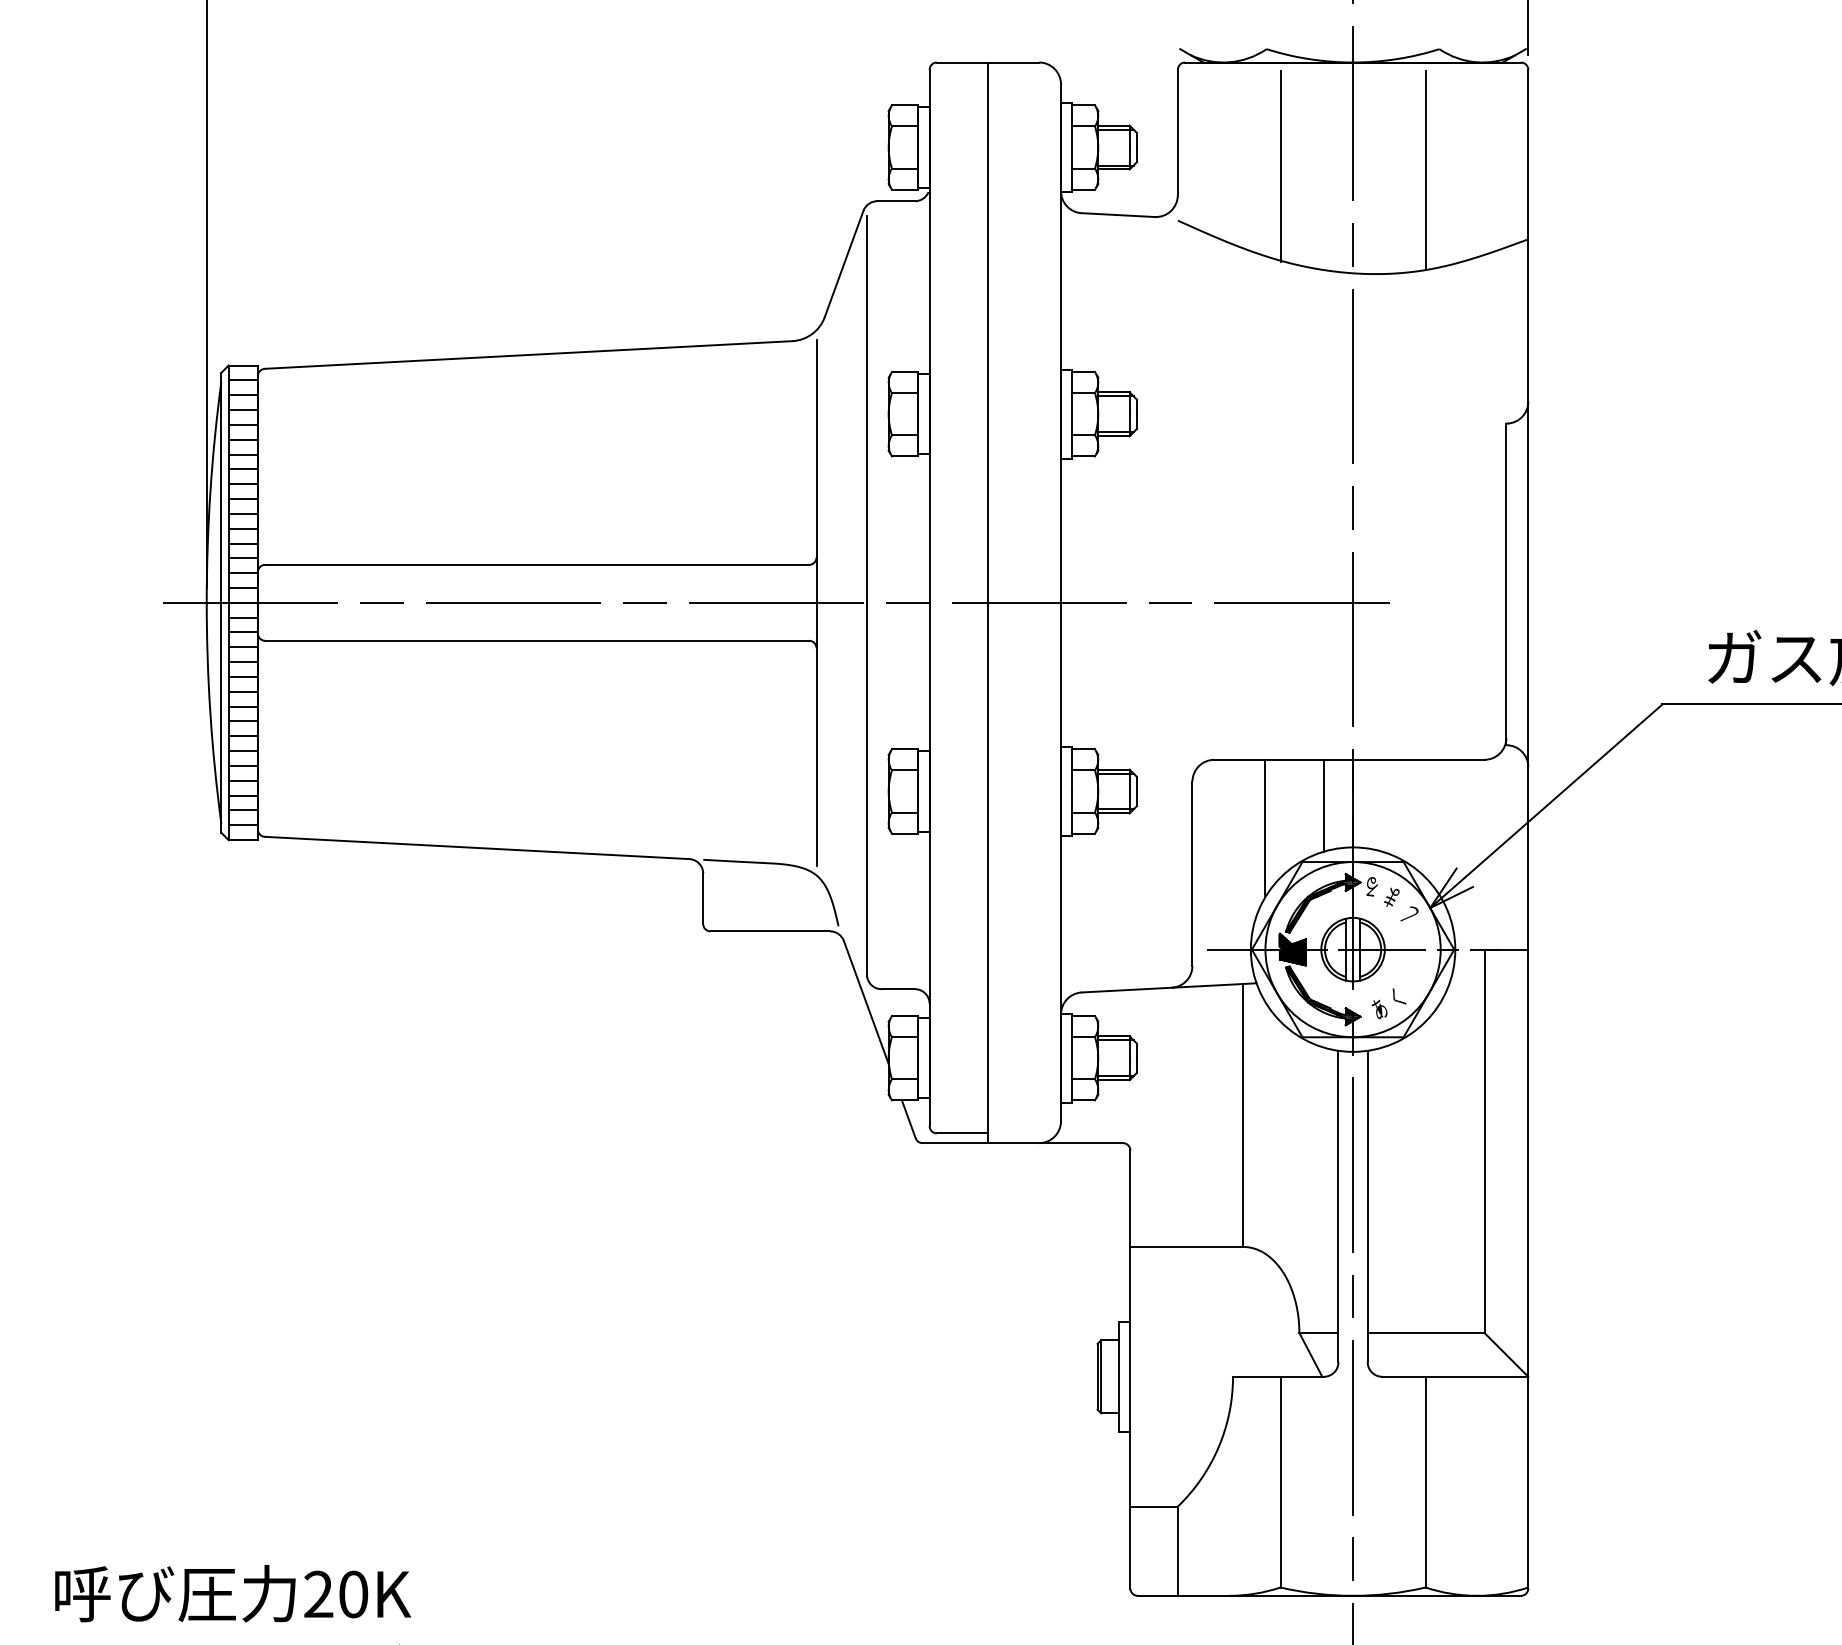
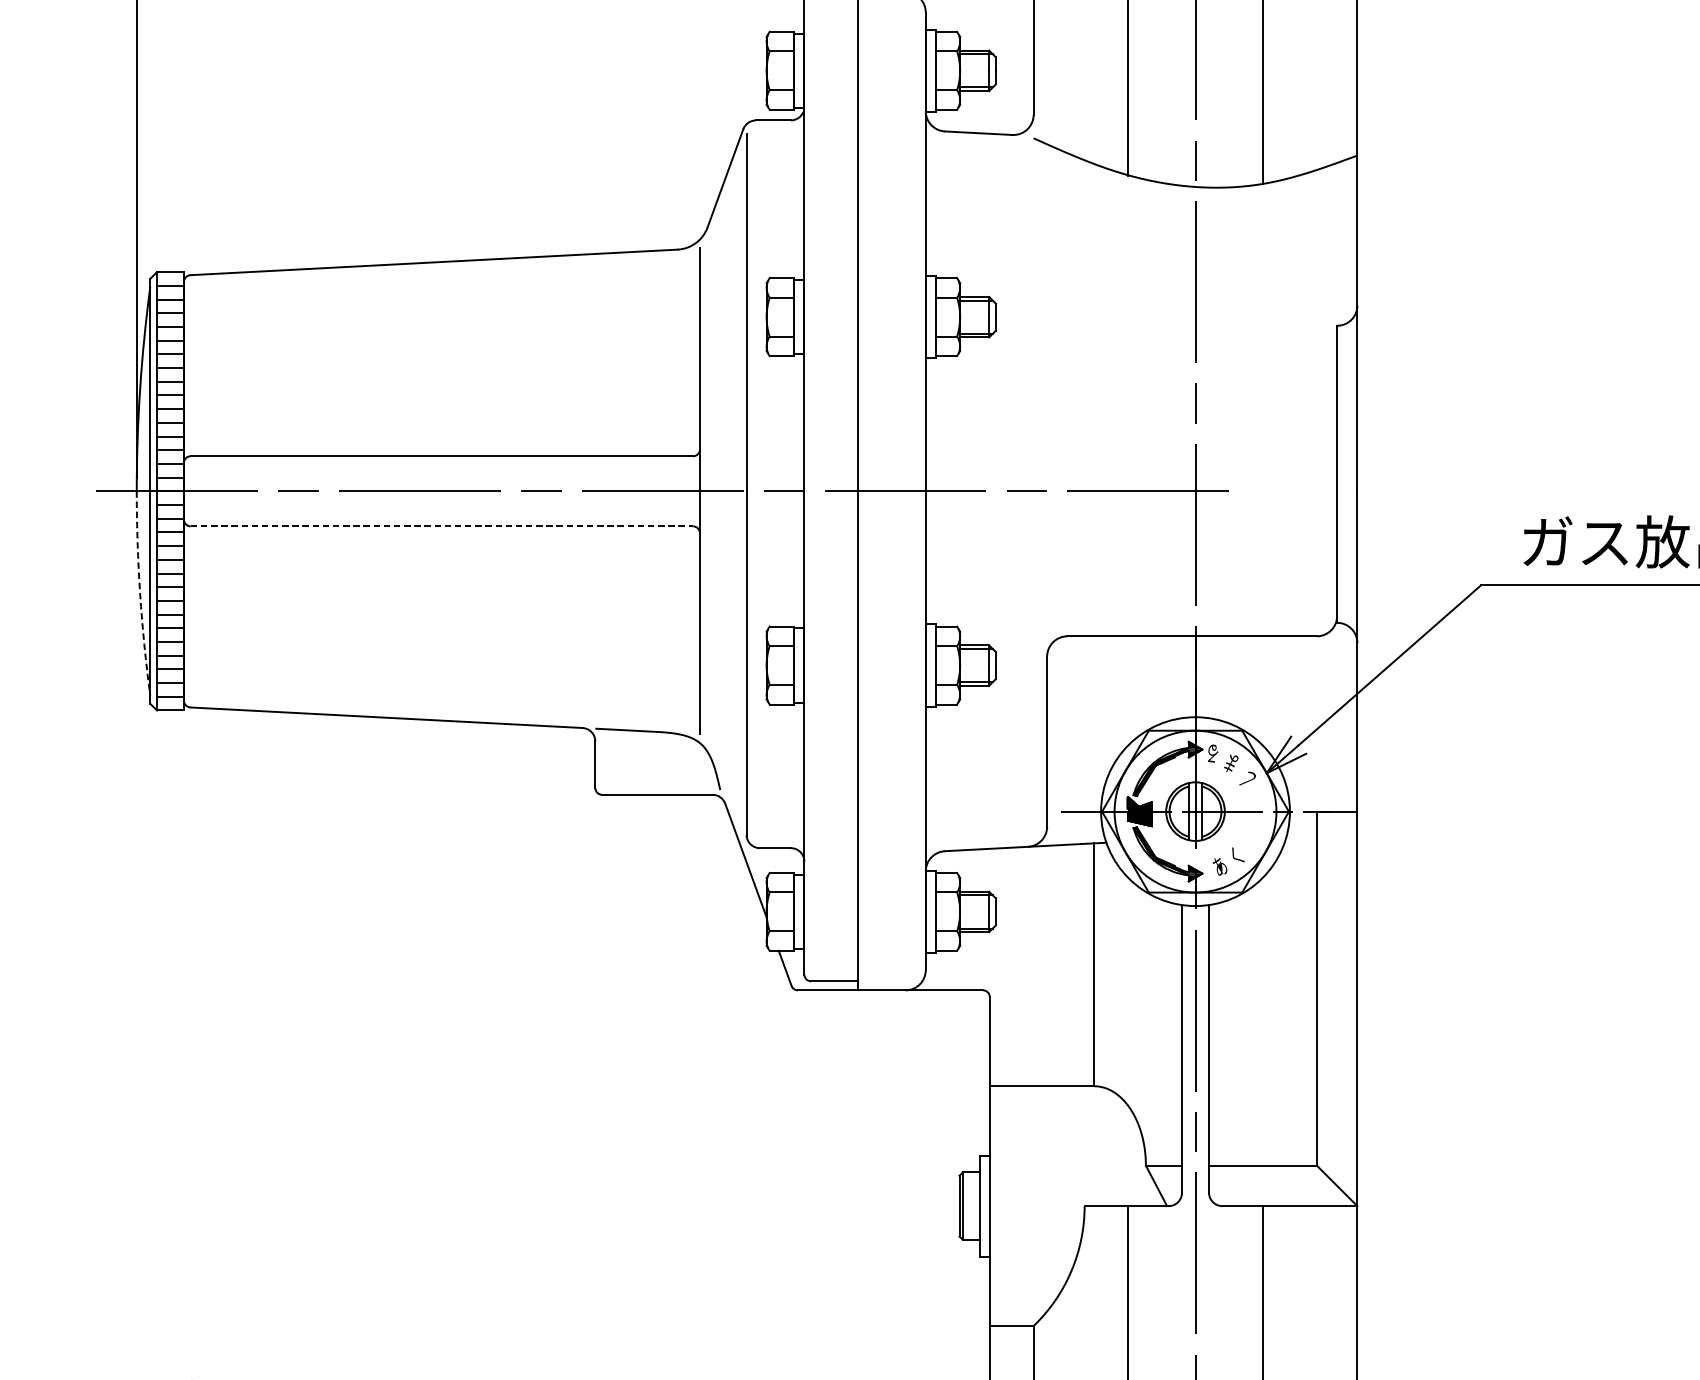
line: (537, 640) -> (442, 526), solid -> dashed
arc: (210, 713) -> (140, 593), solid -> dashed
line: (1323, 805) -> (1168, 678), removed
line: (1265, 828) -> (1114, 699), removed

